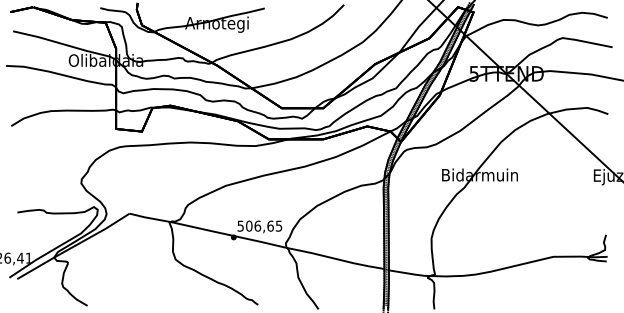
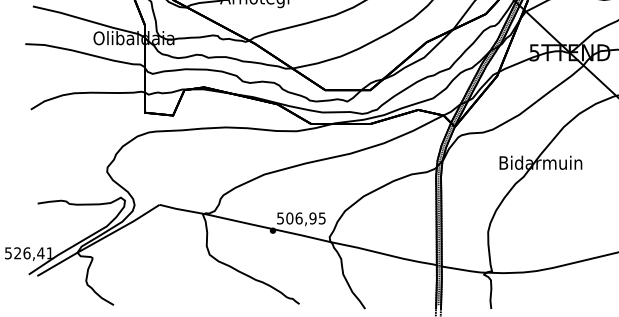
text: (270, 225) -> (312, 217), 506,65 -> 506,95

